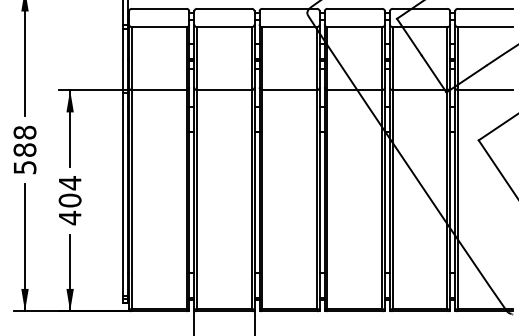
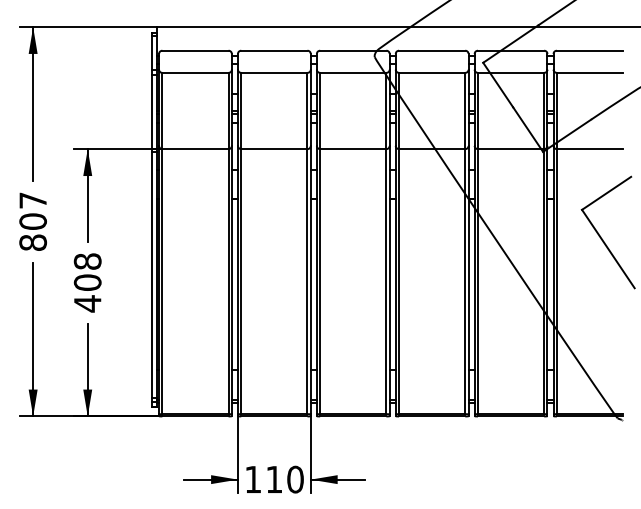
text: (25, 149) -> (33, 221), 588 -> 807
text: (69, 183) -> (87, 261), 404 -> 408

